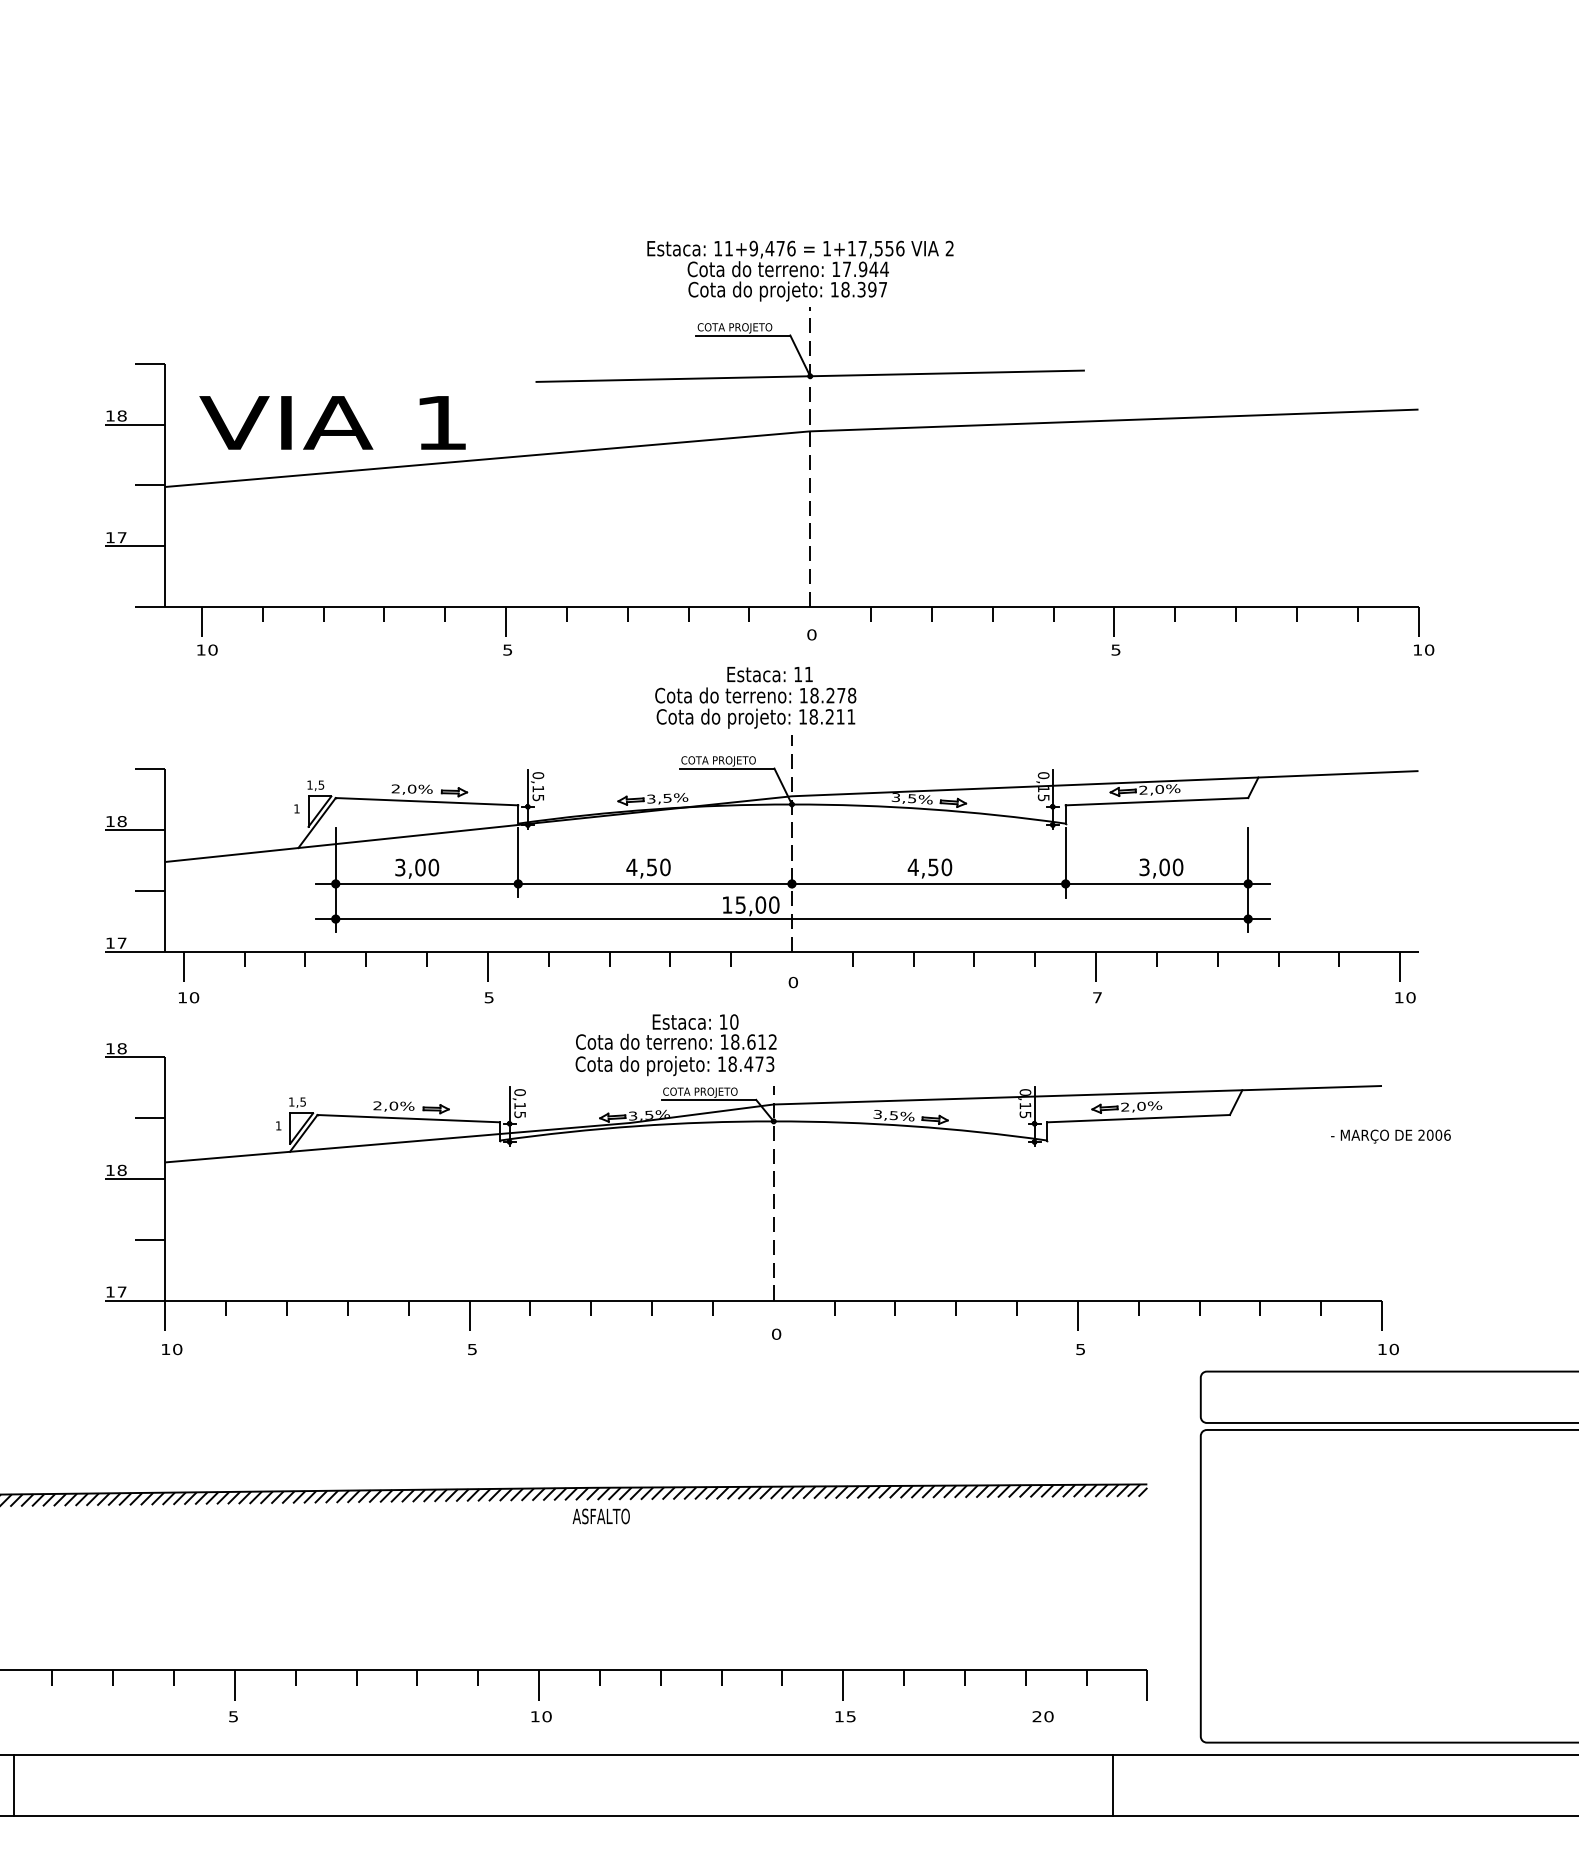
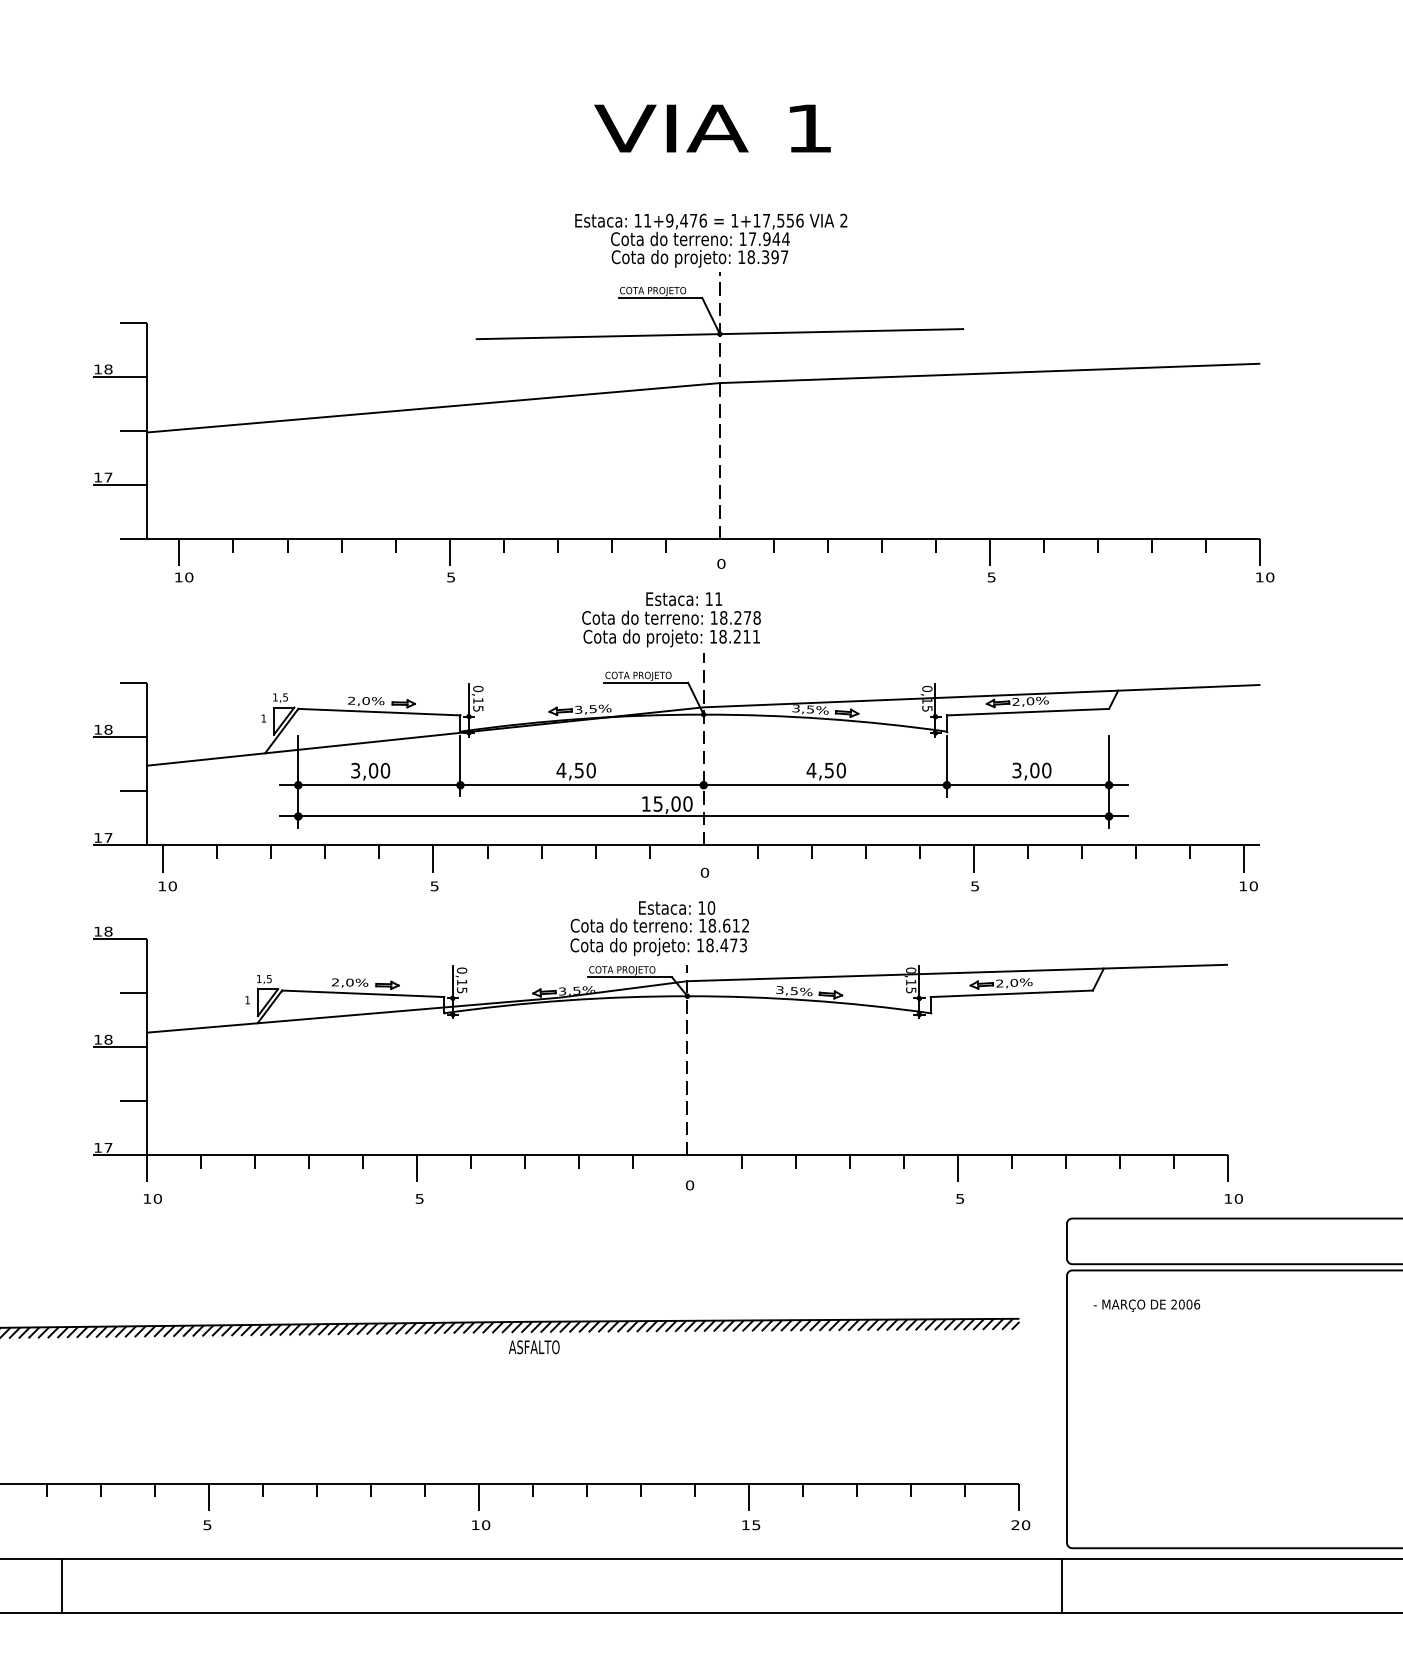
text: (332, 422) -> (712, 128), moved
text: (1096, 997) -> (974, 886), 7 -> 5
text: (675, 1045) -> (659, 928), moved
text: (1390, 1136) -> (1146, 1305), moved
text: (1042, 1717) -> (1020, 1525), moved
line: (14, 1785) -> (61, 1586), moved
line: (1112, 1785) -> (1061, 1586), moved

